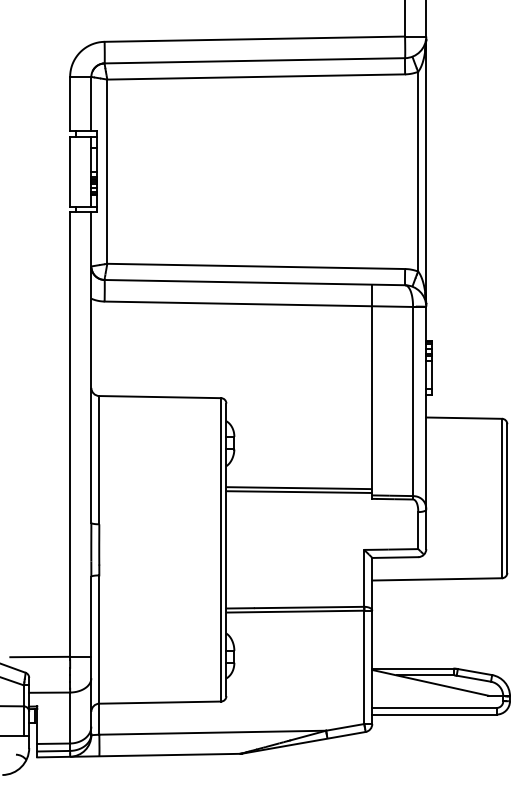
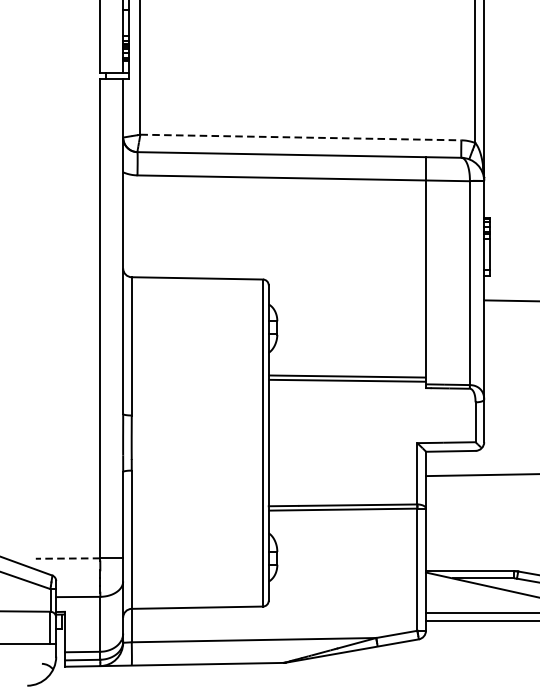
line: (256, 266) -> (301, 137), solid -> dashed
line: (40, 657) -> (68, 559), solid -> dashed

